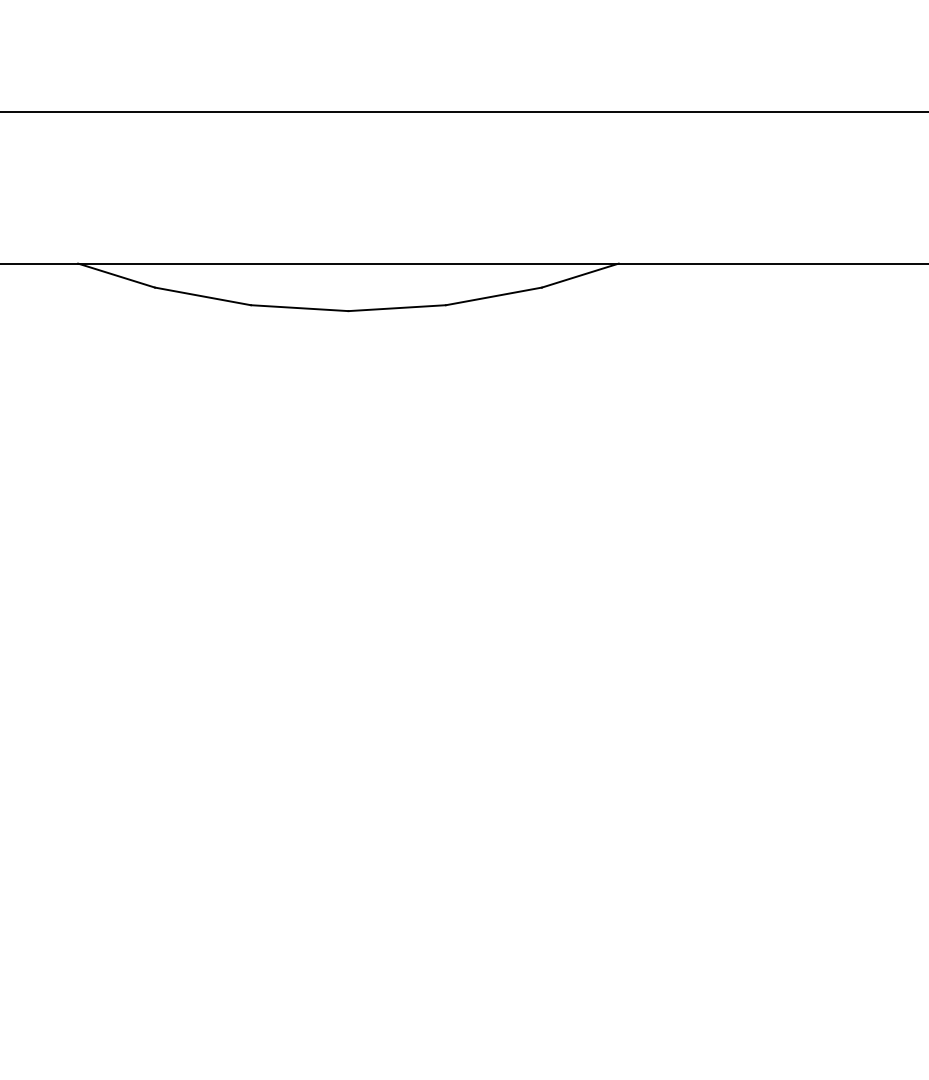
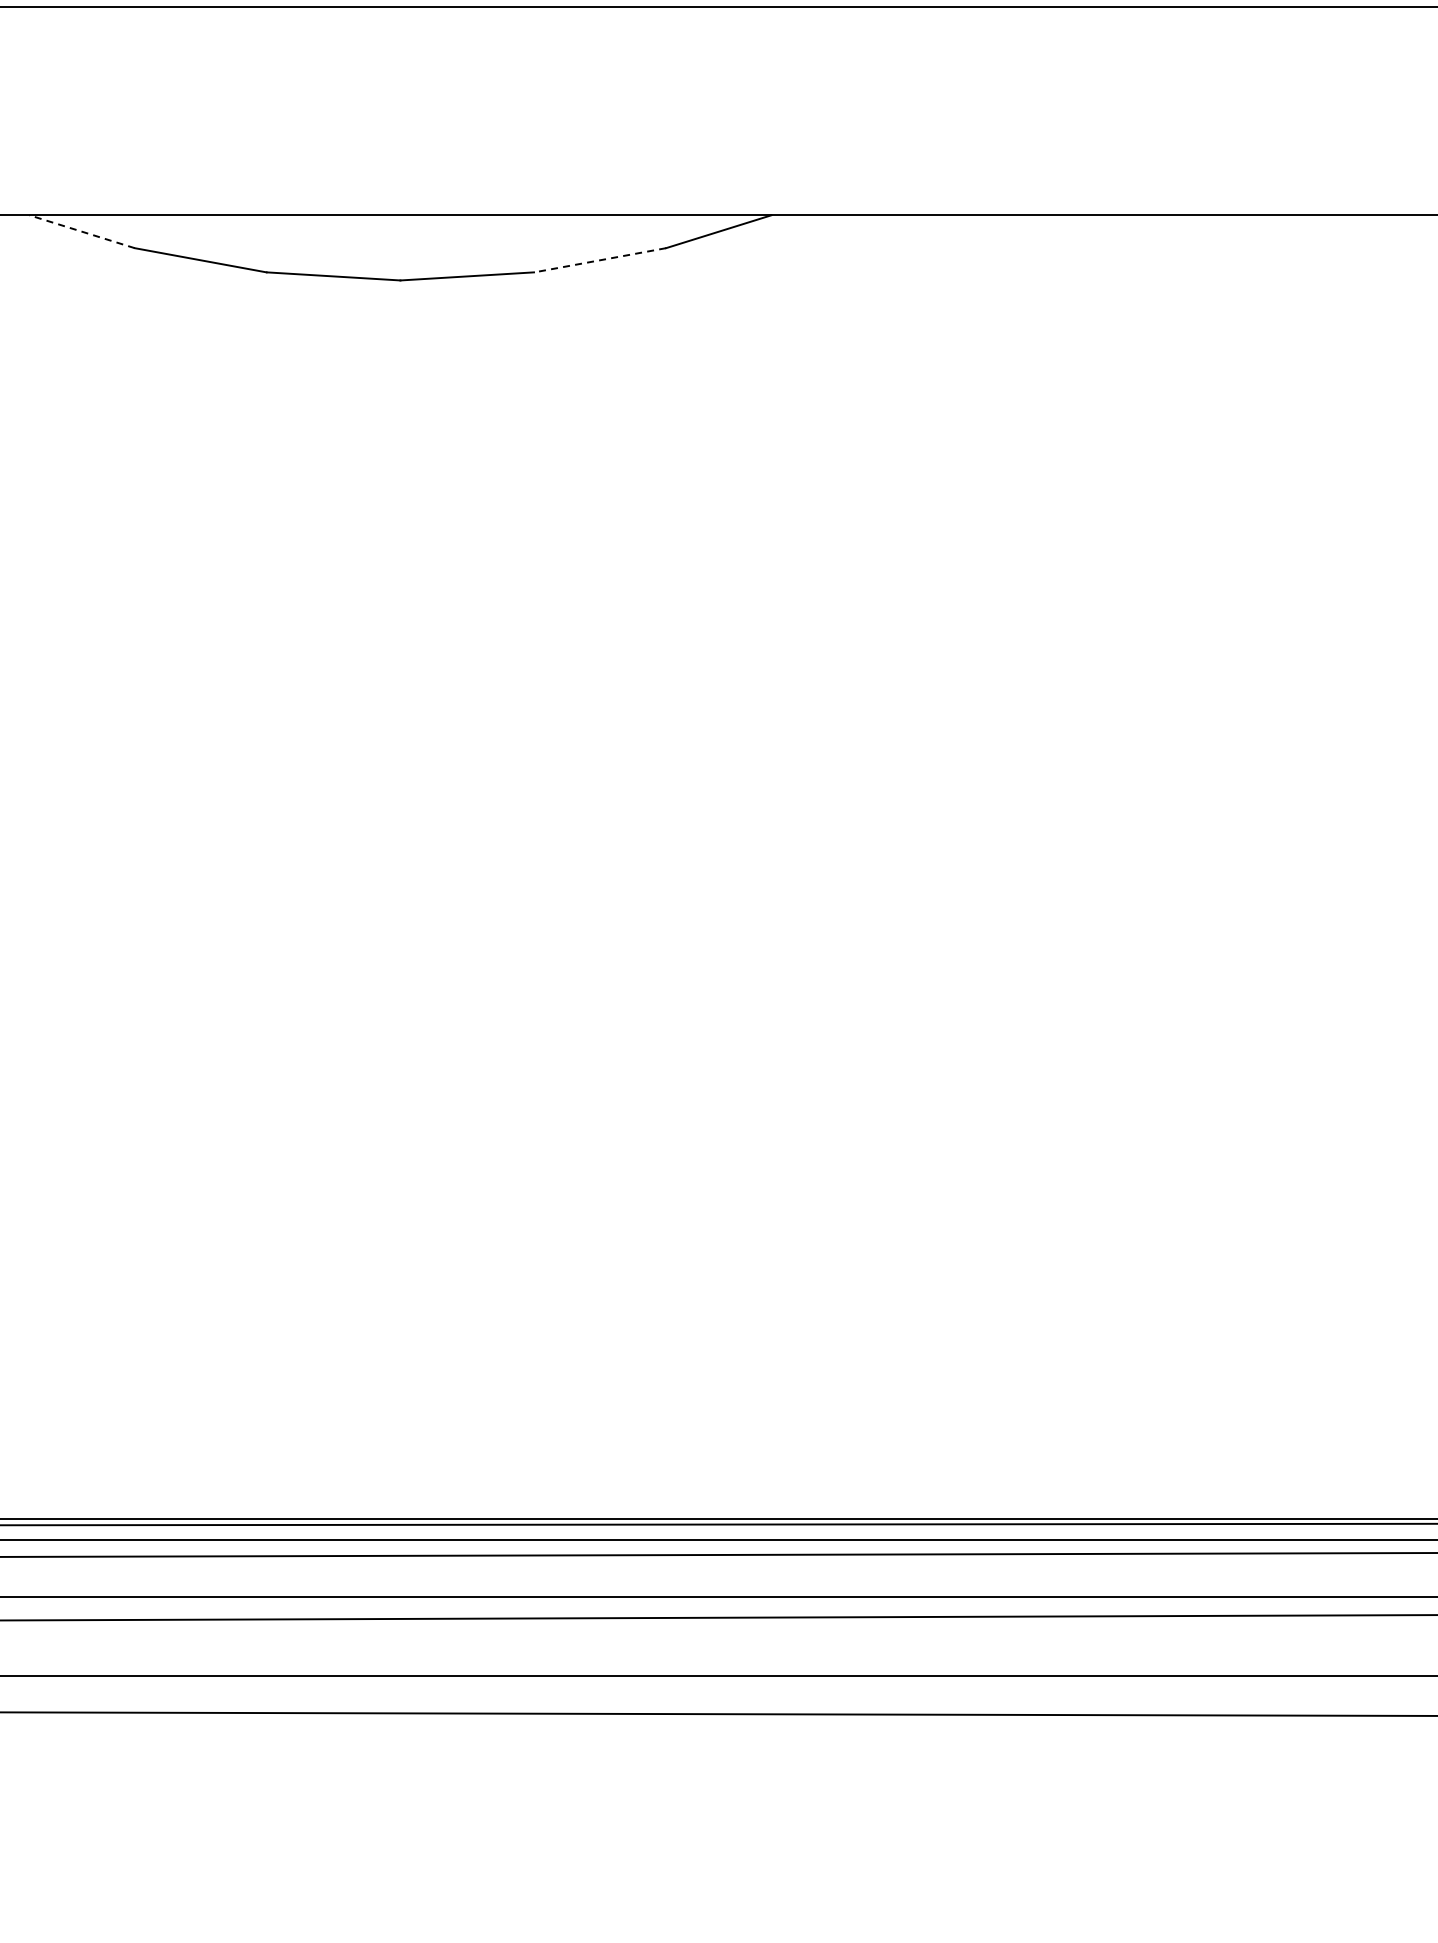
line: (116, 275) -> (81, 231), solid -> dashed
line: (494, 296) -> (600, 260), solid -> dashed

